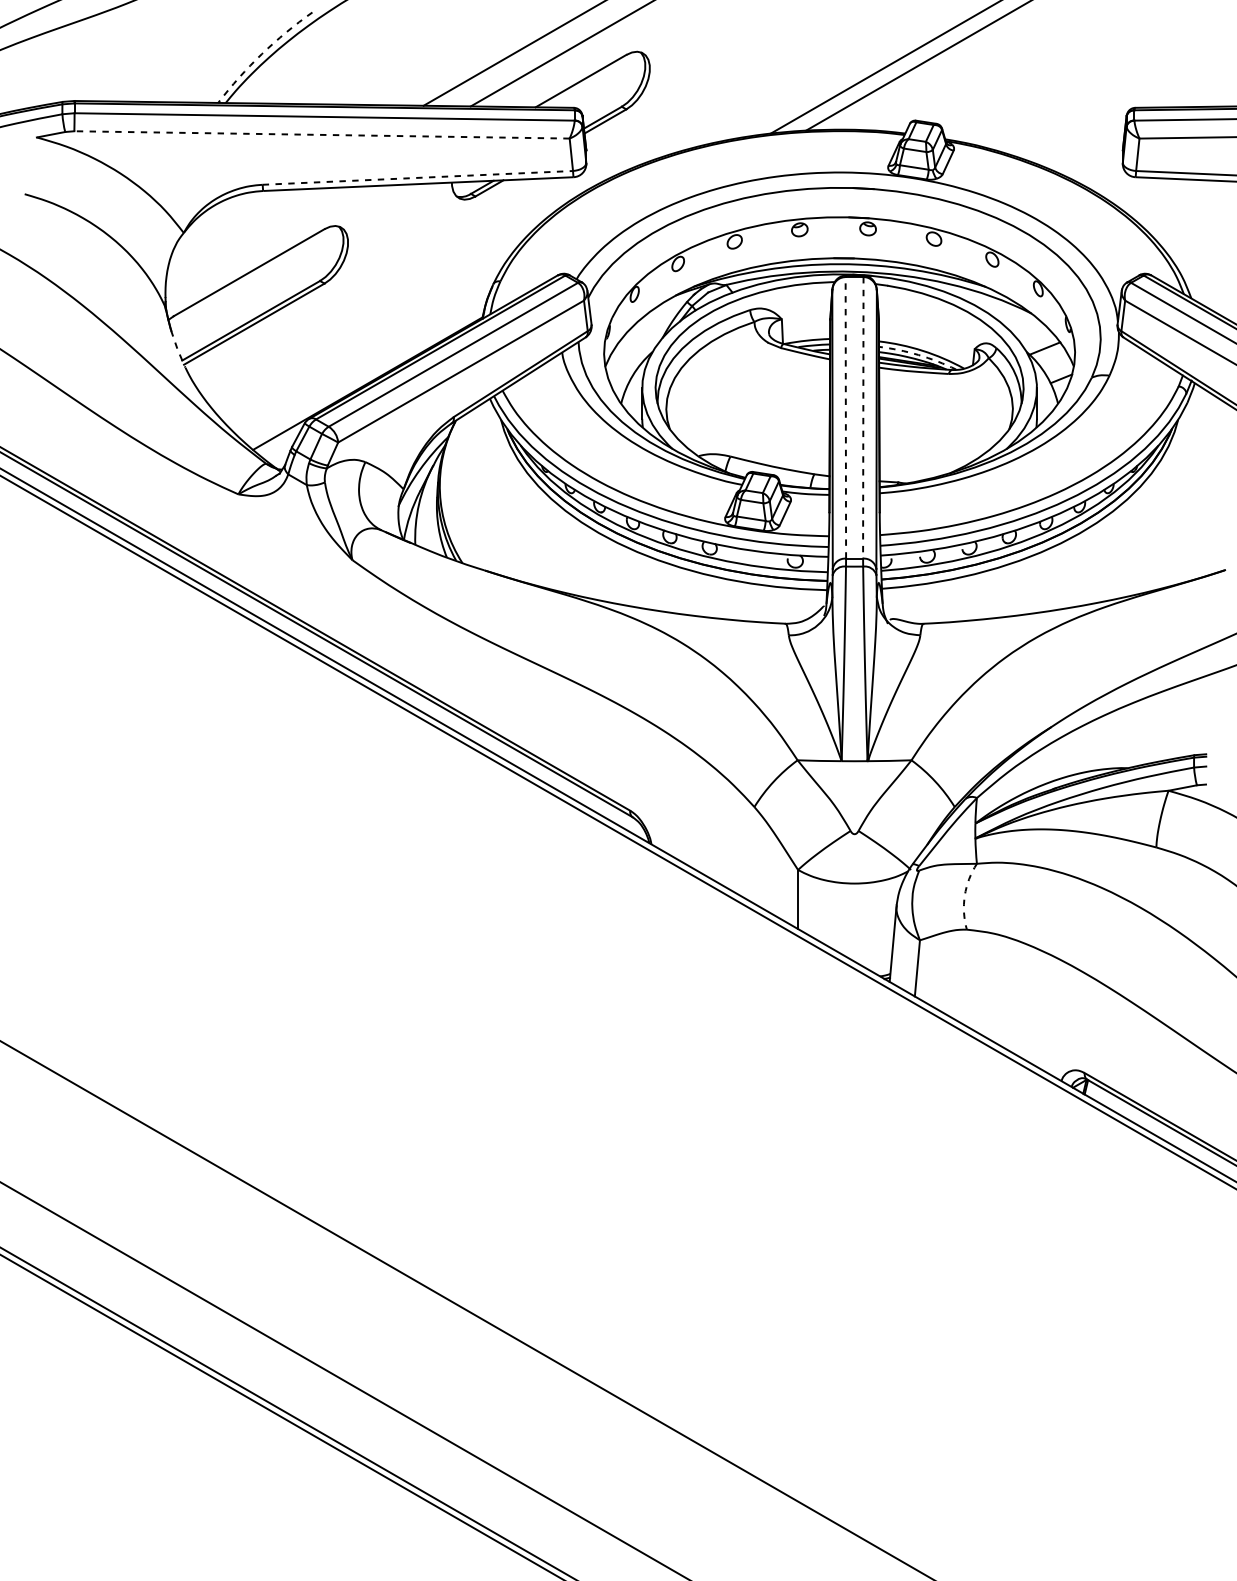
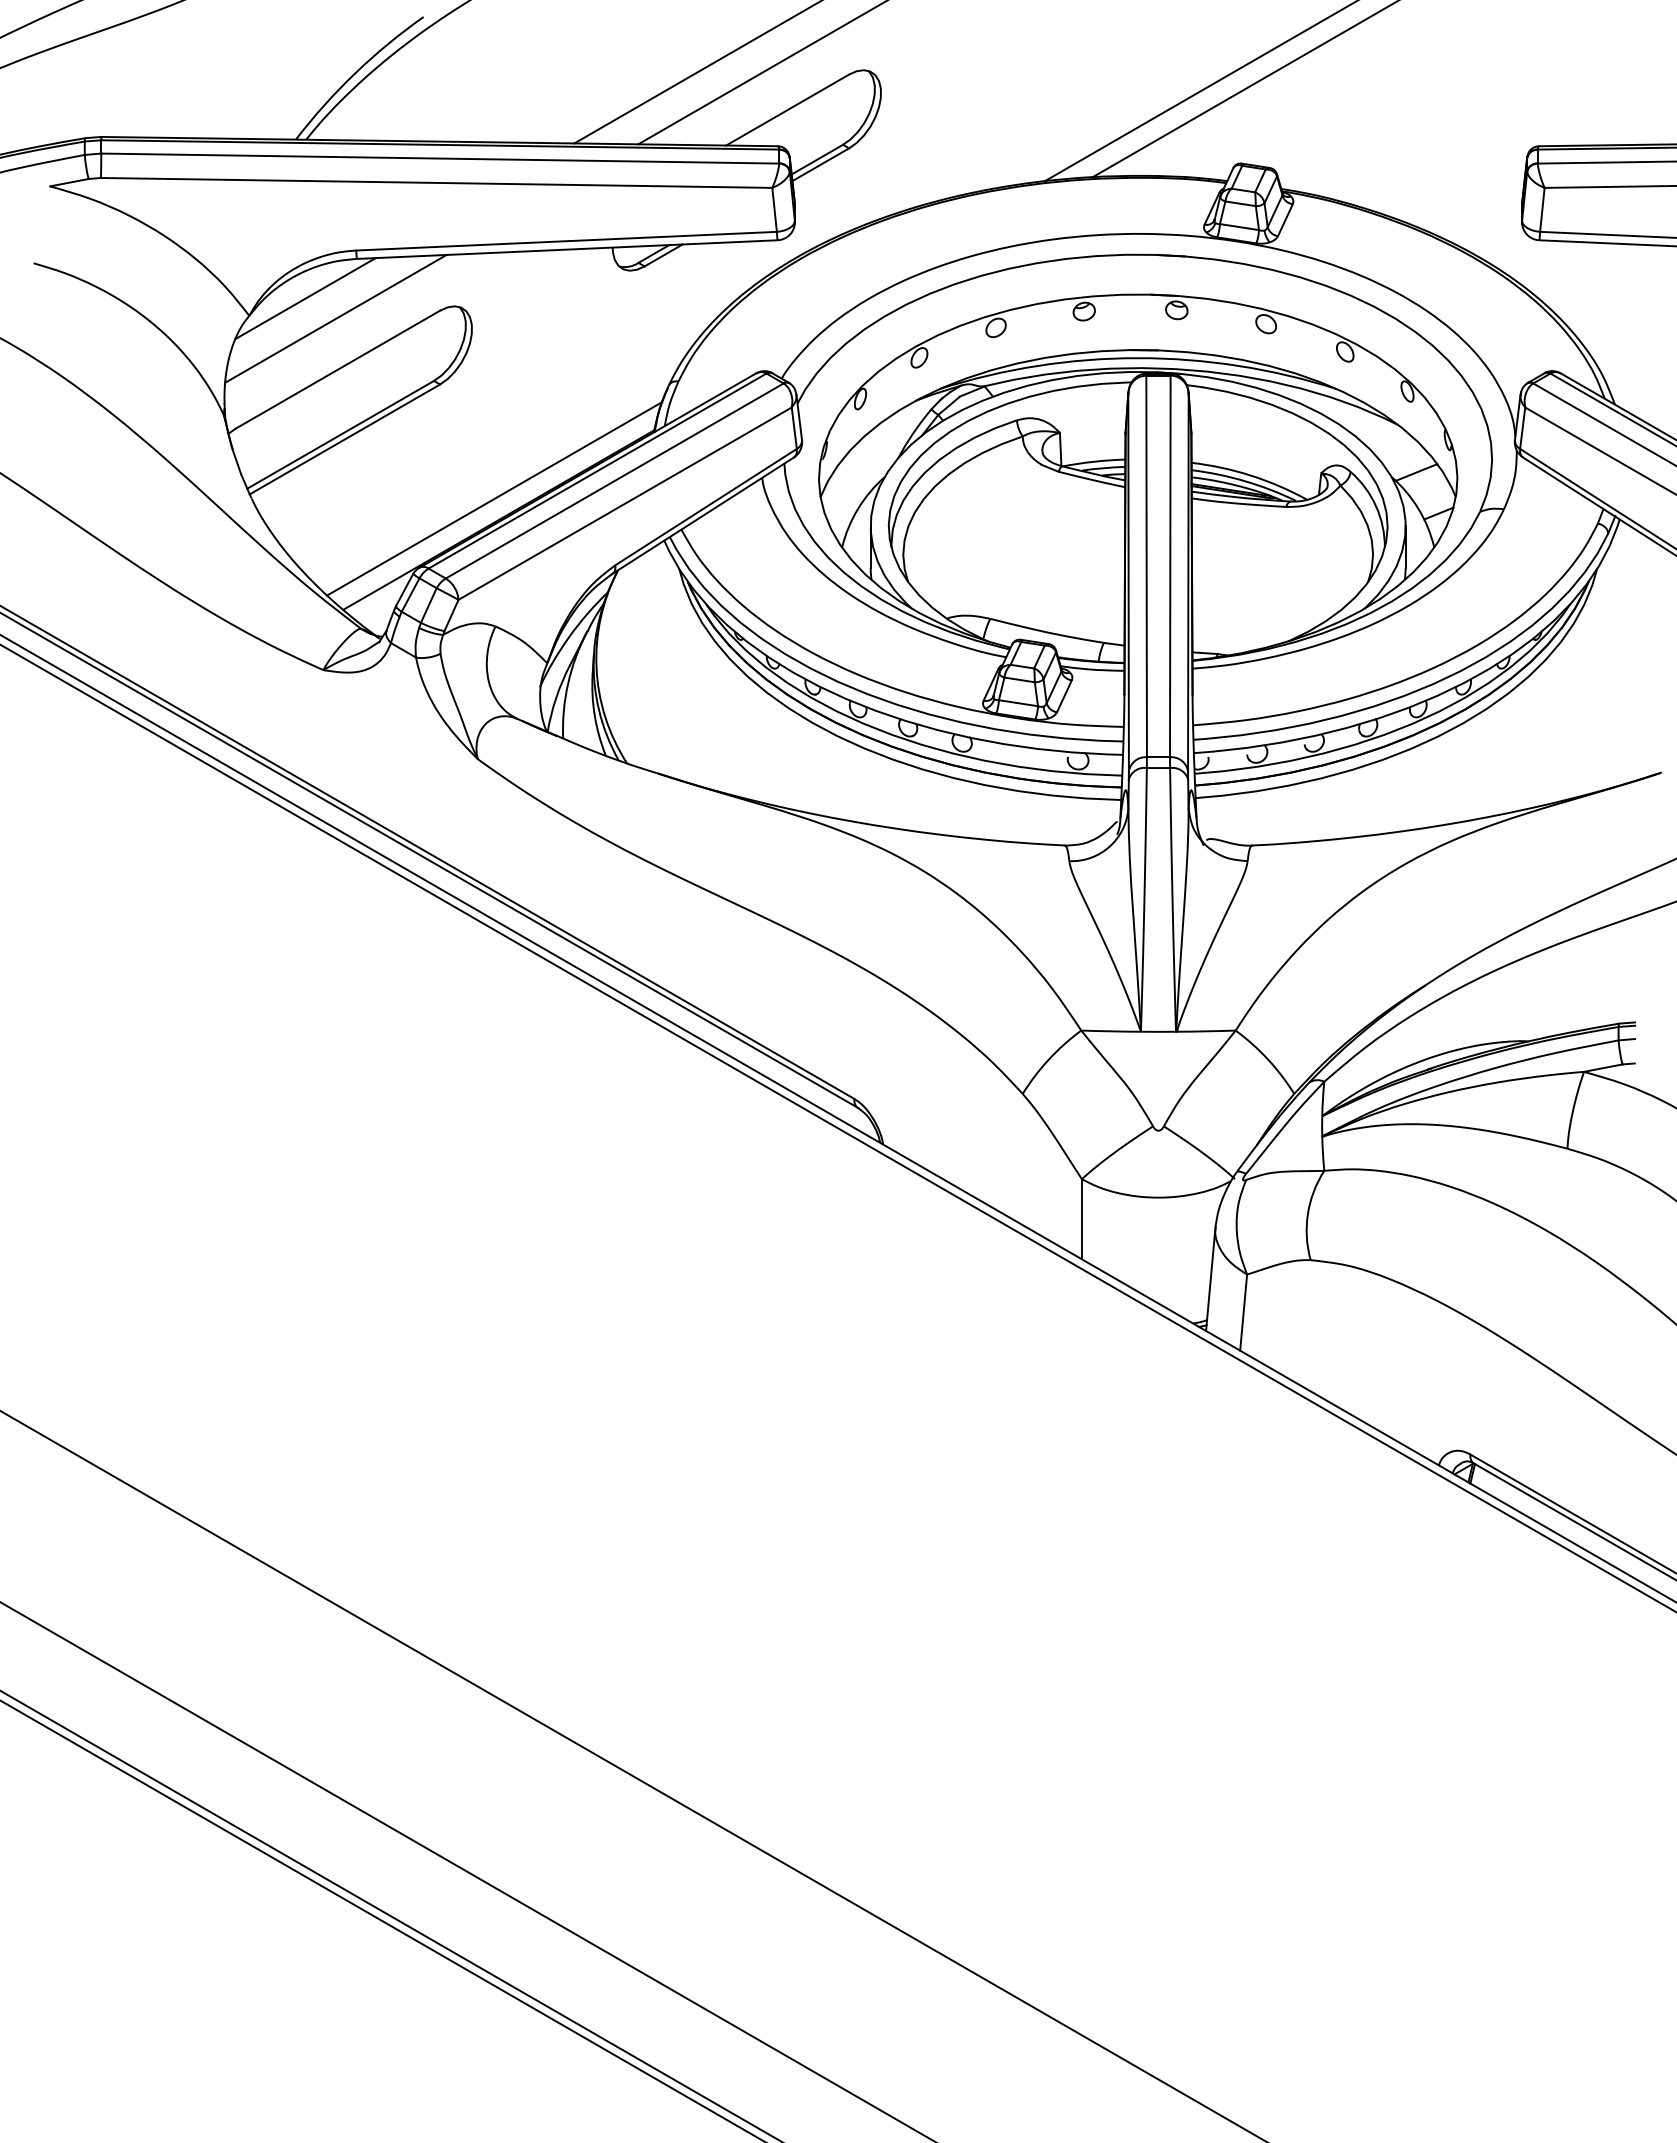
arc: (262, 54) -> (355, 73), dashed -> solid
line: (321, 134) -> (436, 182), dashed -> solid
line: (417, 178) -> (566, 241), dashed -> solid
line: (225, 220) -> (305, 298), added
line: (247, 234) -> (335, 318), added
line: (178, 350) -> (241, 474), dashed -> solid
arc: (918, 355) -> (1245, 481), dashed -> solid
line: (364, 367) -> (494, 498), added
line: (845, 417) -> (1146, 566), dashed -> solid
line: (863, 417) -> (1170, 566), dashed -> solid
arc: (964, 896) -> (1307, 1214), dashed -> solid

